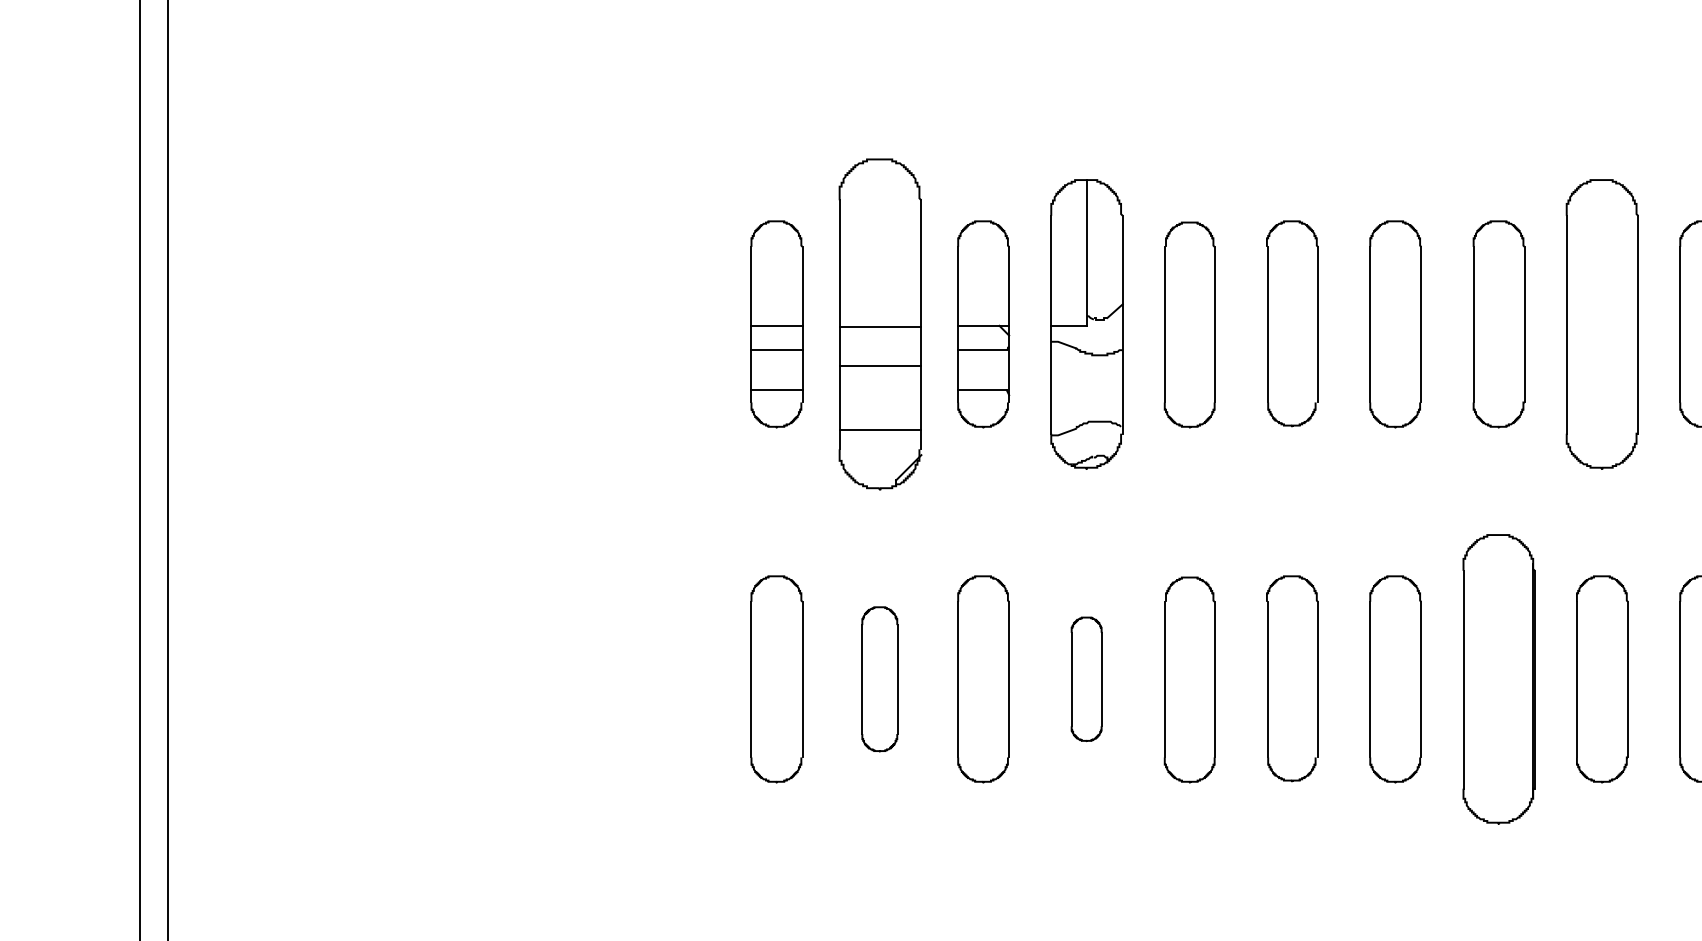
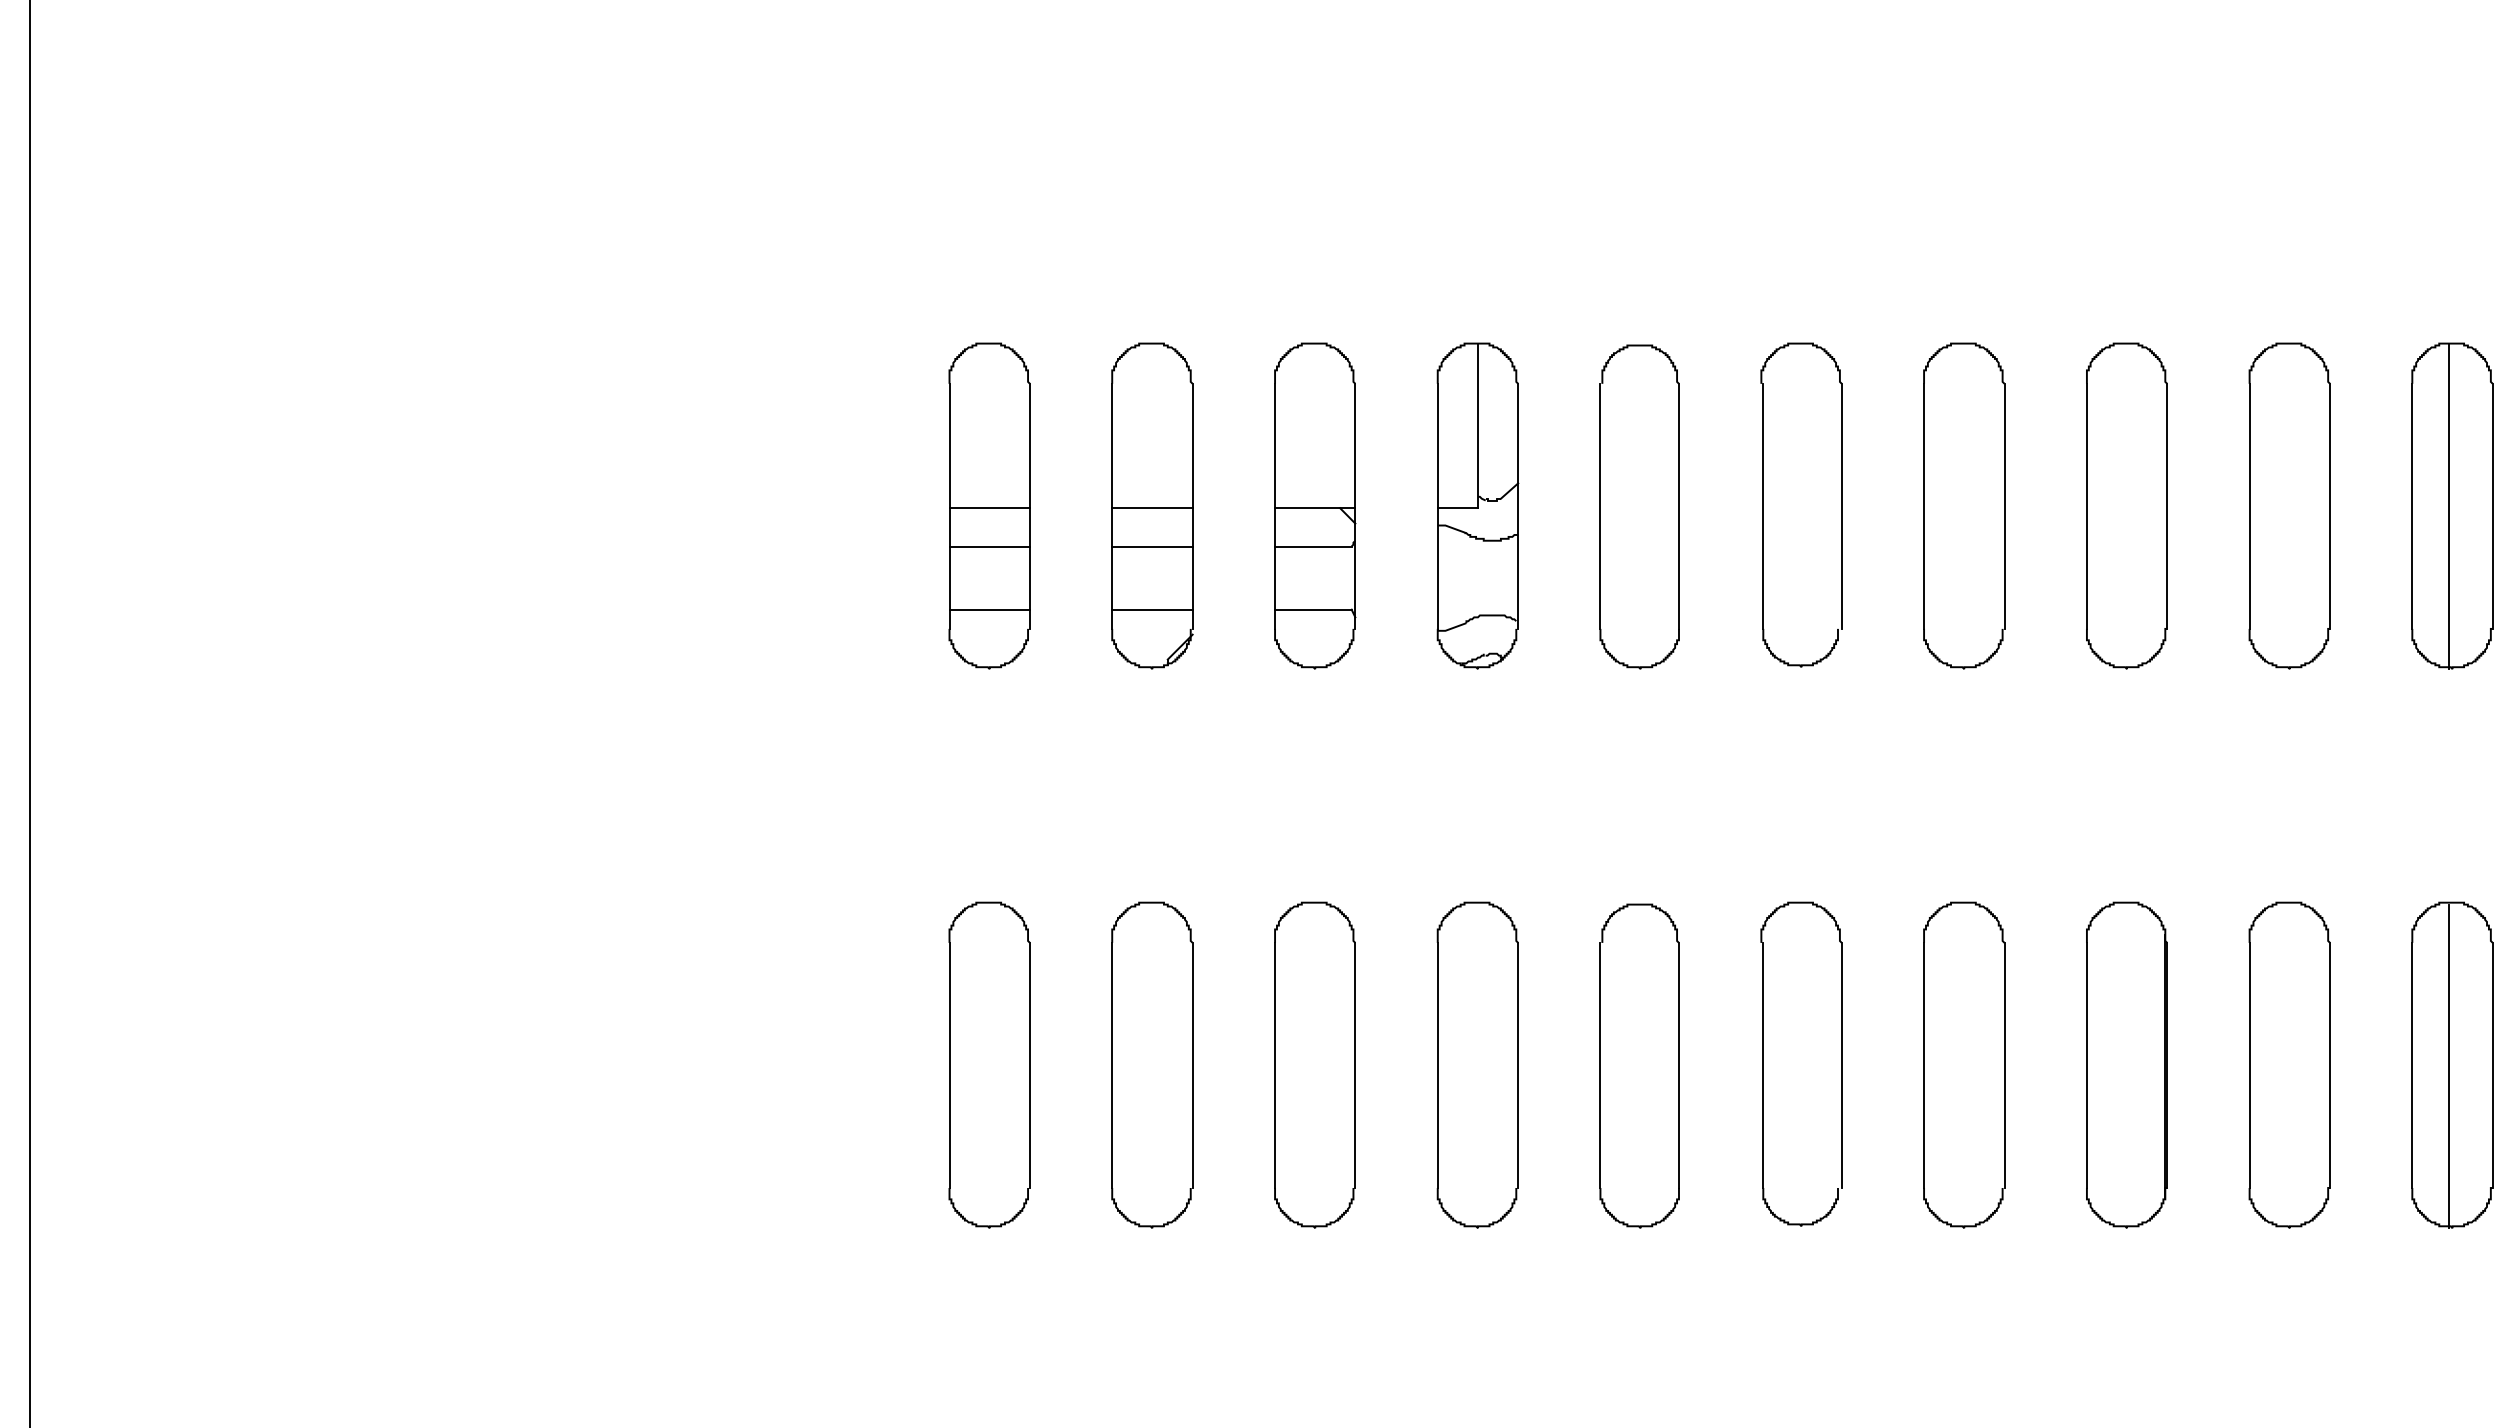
part: (879, 324) -> (1151, 506), size x0.62
part: (1086, 324) -> (1477, 506), size x0.71
part: (1602, 324) -> (2289, 506), size x0.71
part: (879, 679) -> (1151, 1065), size x1.43
part: (1086, 679) -> (1477, 1065), size x1.67
part: (1498, 679) -> (2126, 1065), size x0.71

